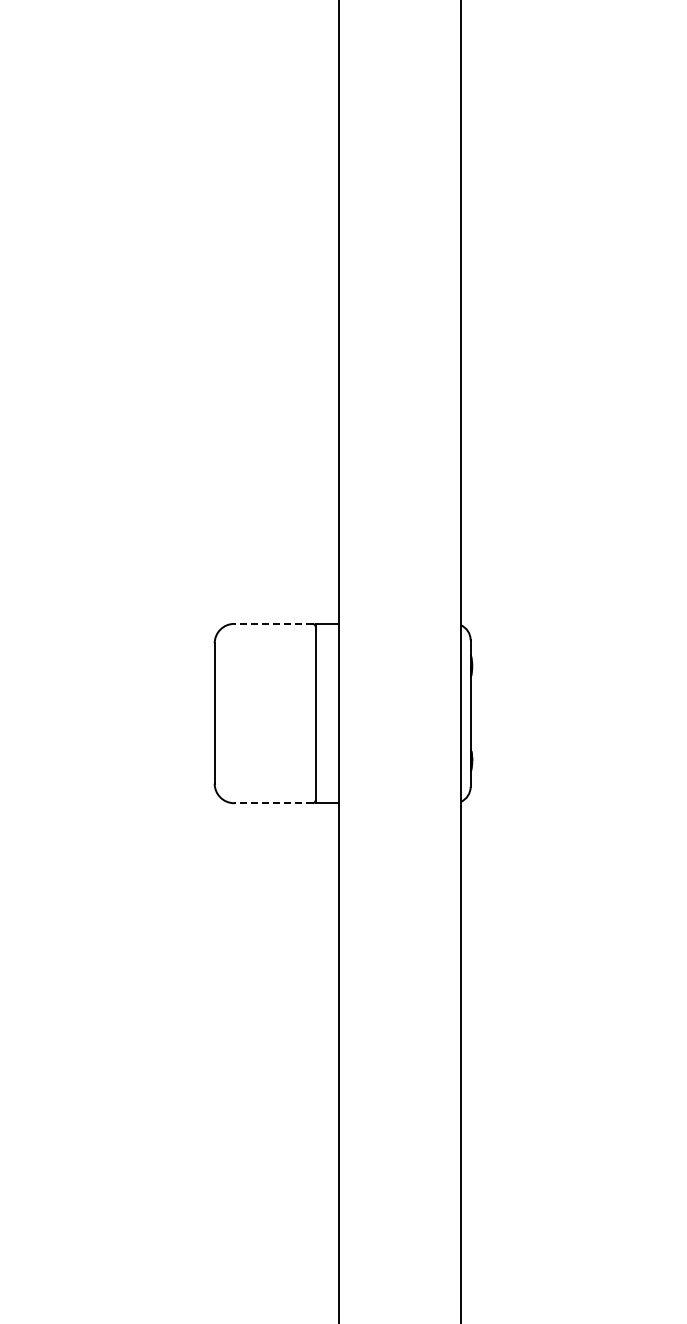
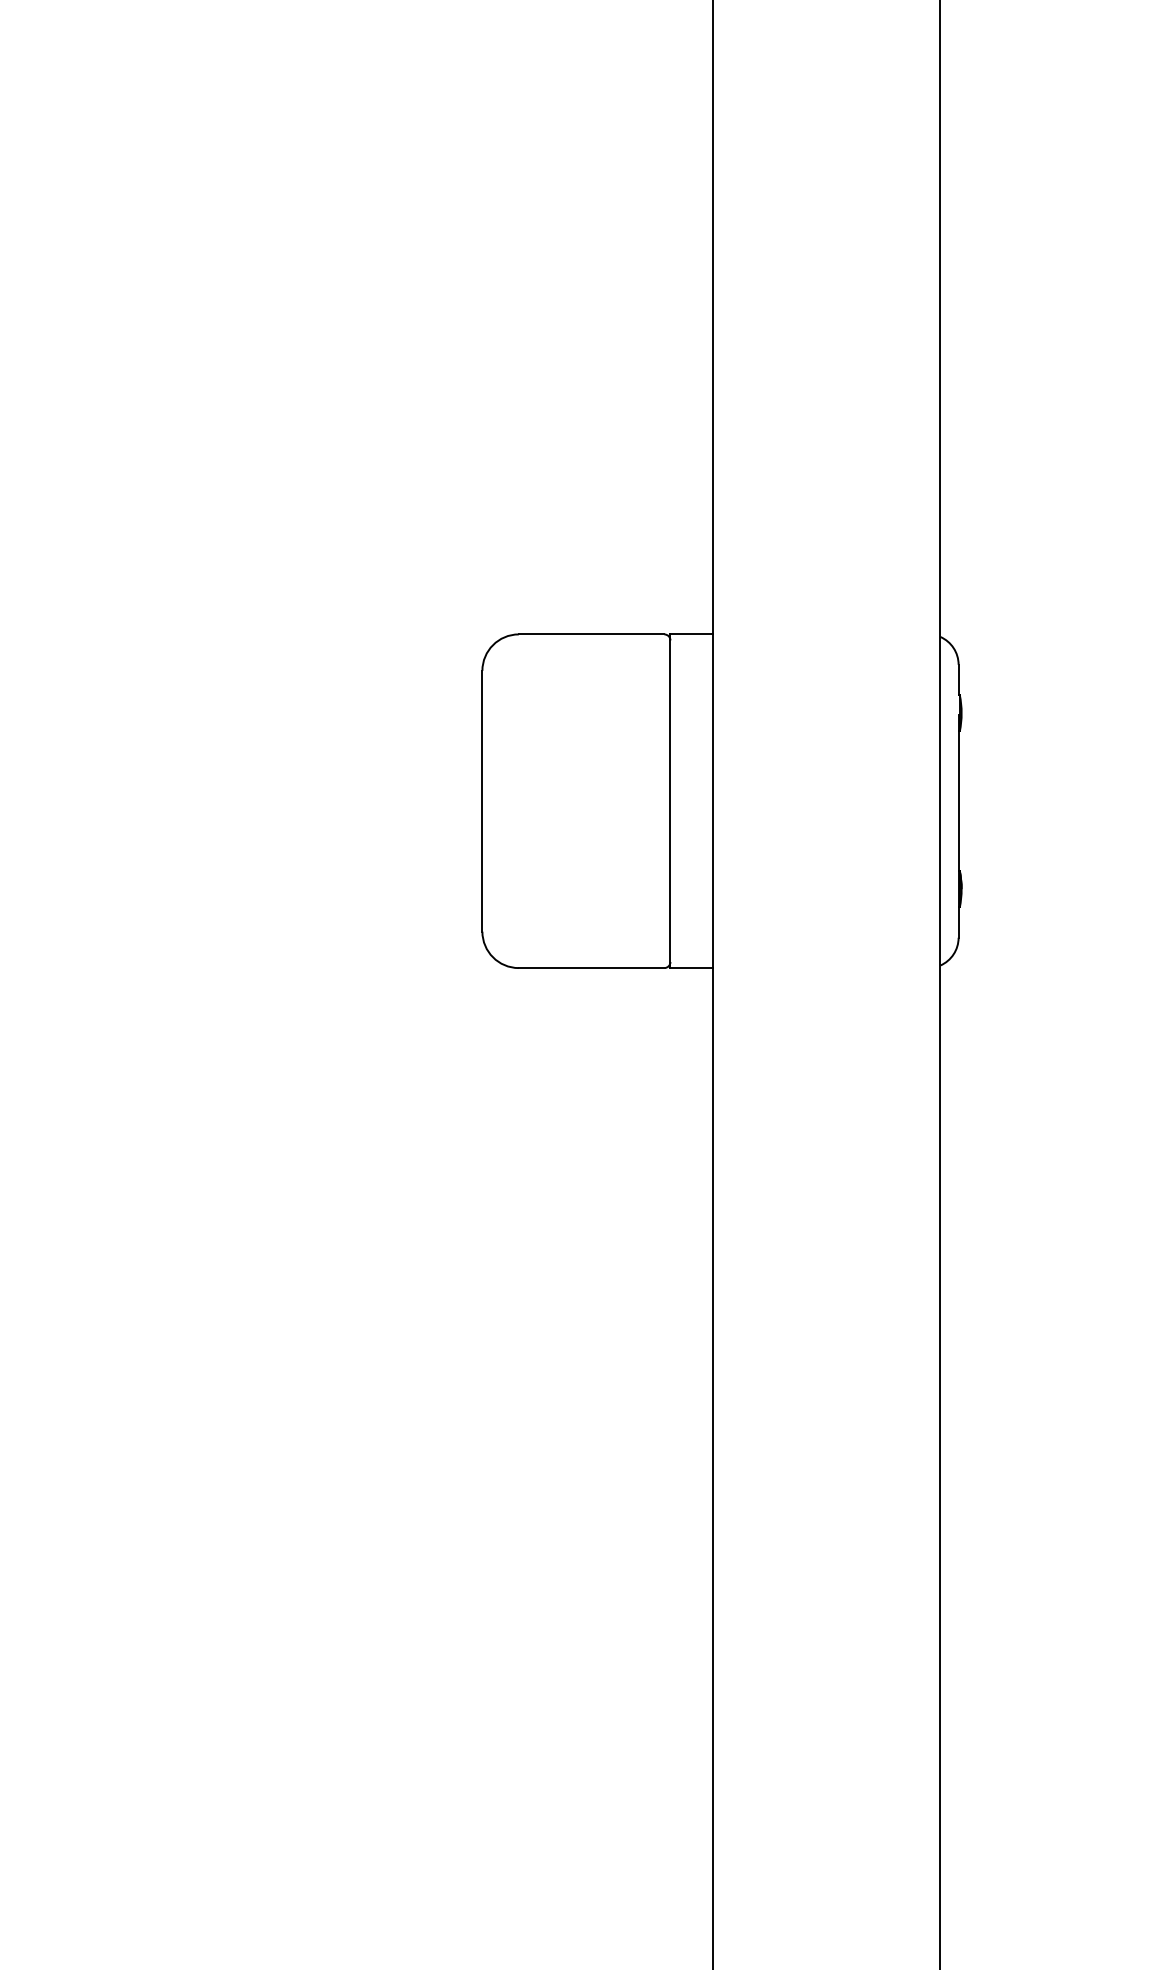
line: (272, 623) -> (589, 633), dashed -> solid
line: (272, 803) -> (589, 968), dashed -> solid

